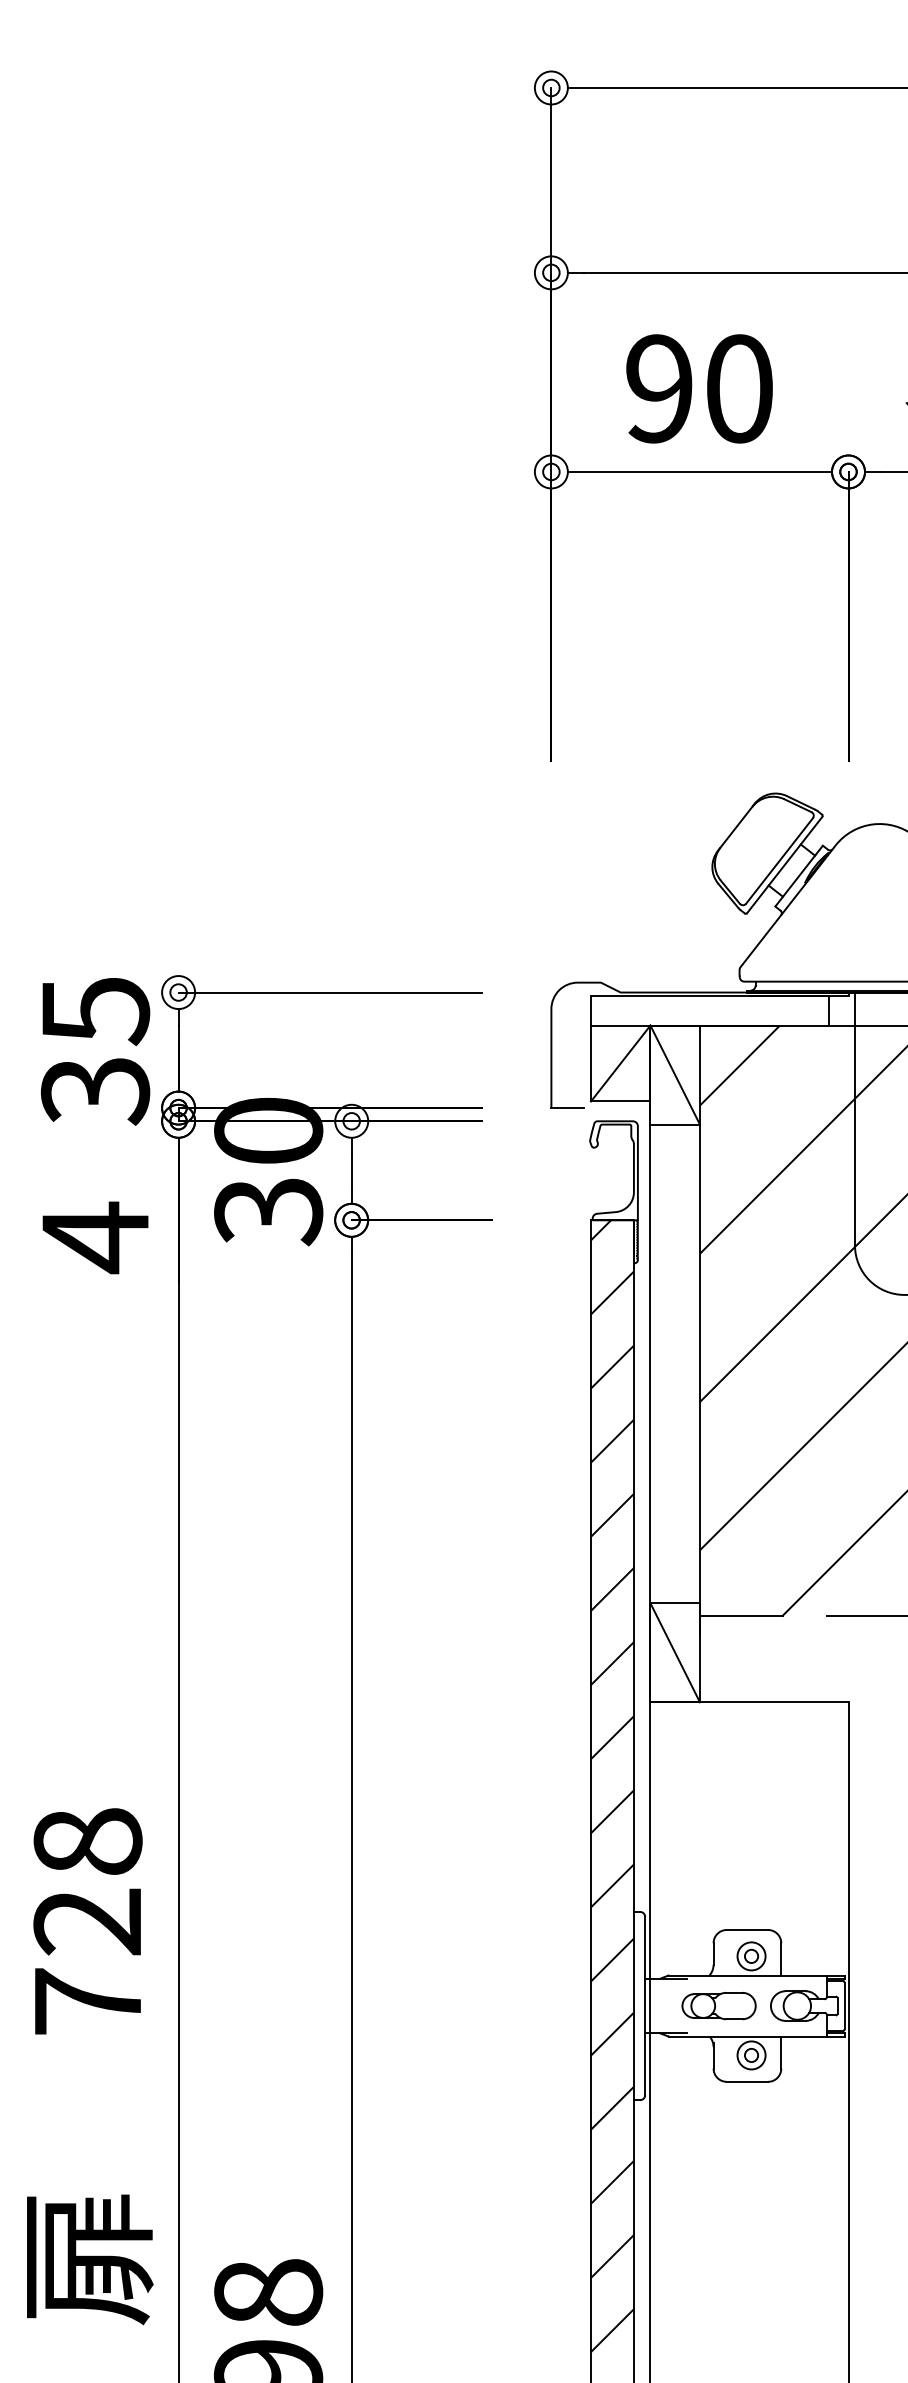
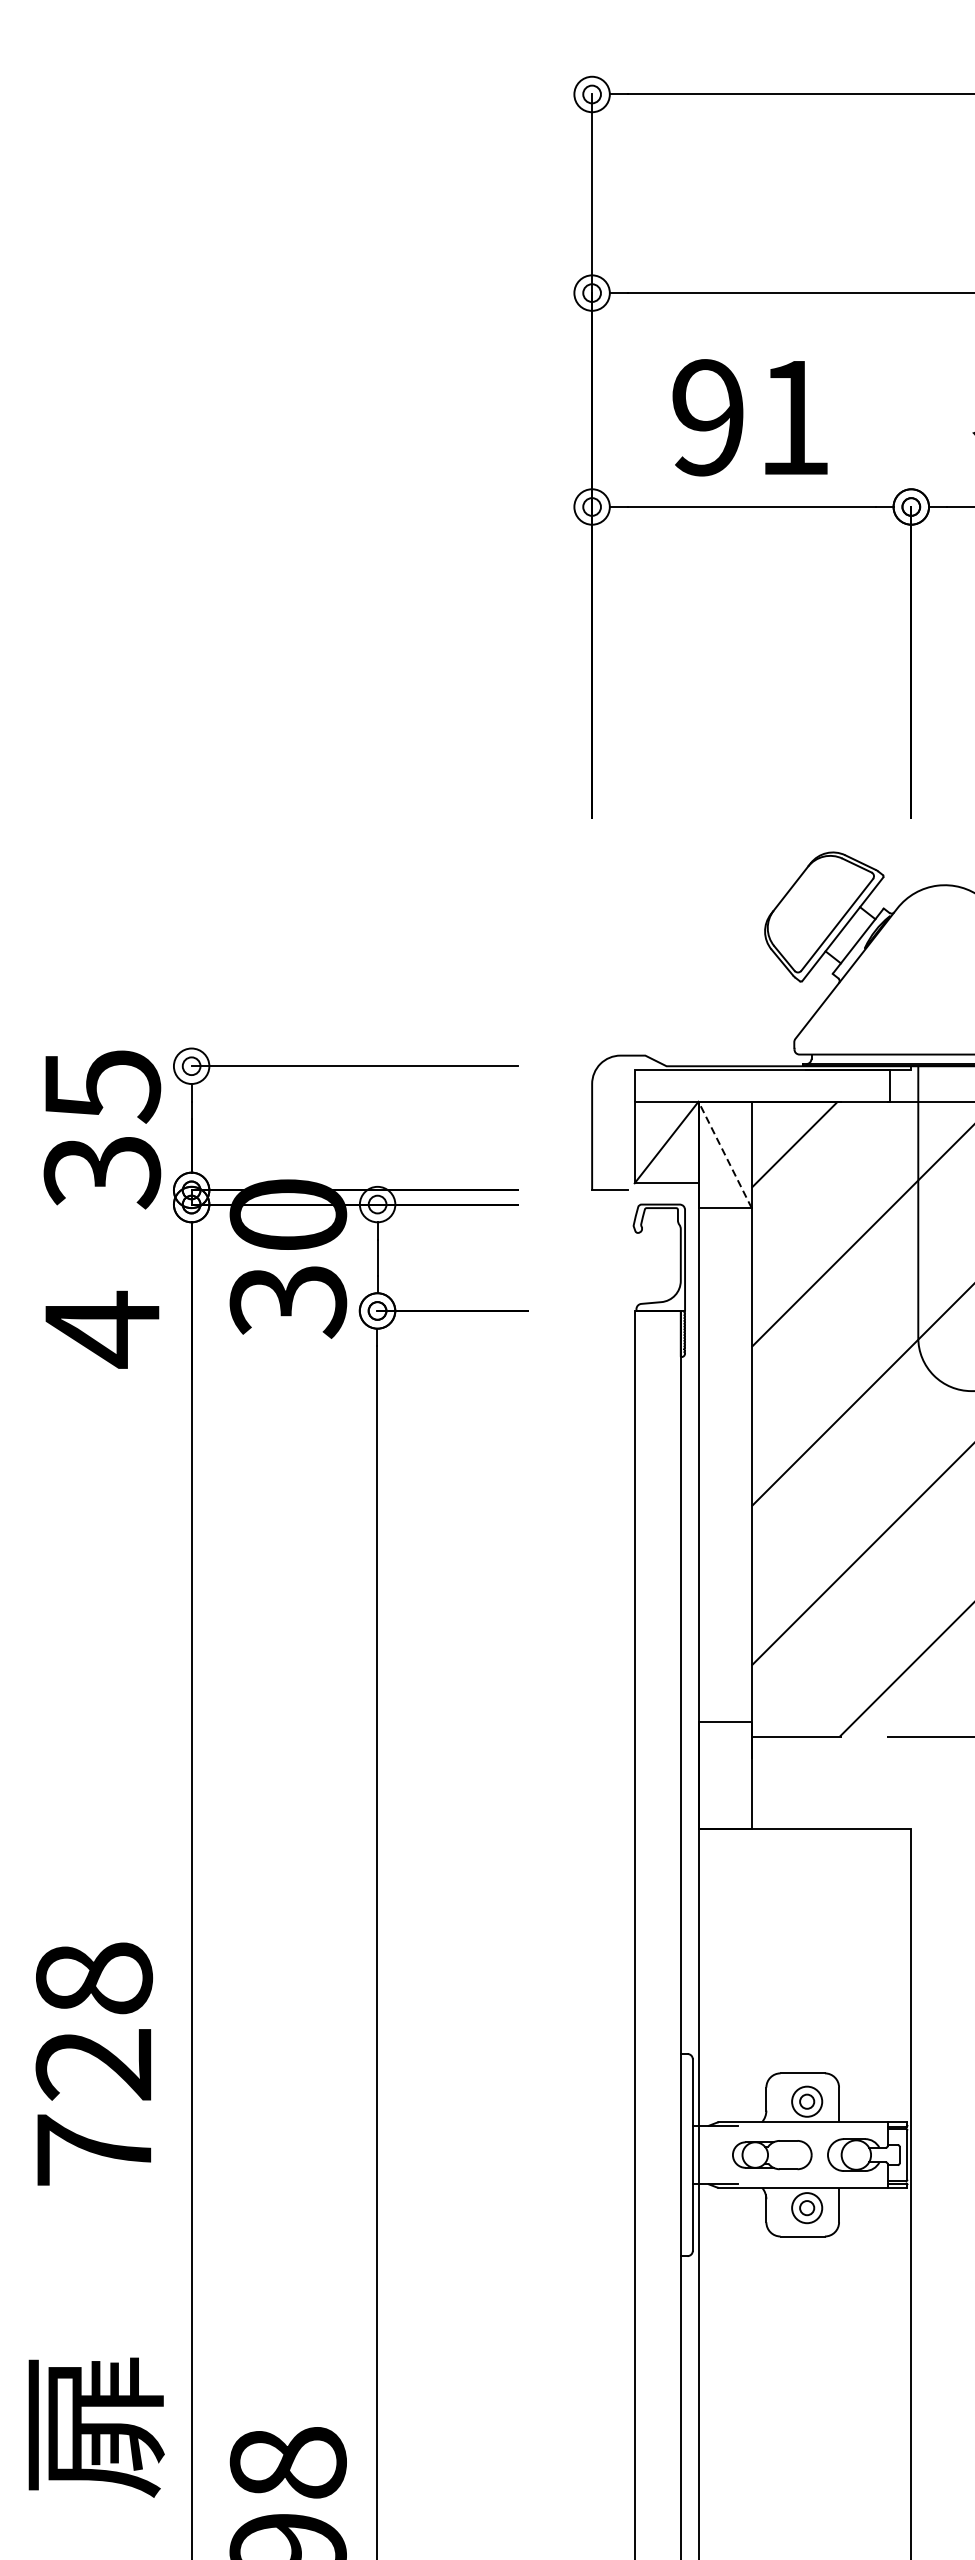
text: (739, 388) -> (794, 417), 90 -> 91
line: (674, 1074) -> (724, 1154), solid -> dashed
line: (674, 1652) -> (724, 1775), removed
hatch: (612, 1786) -> (657, 1919), removed

